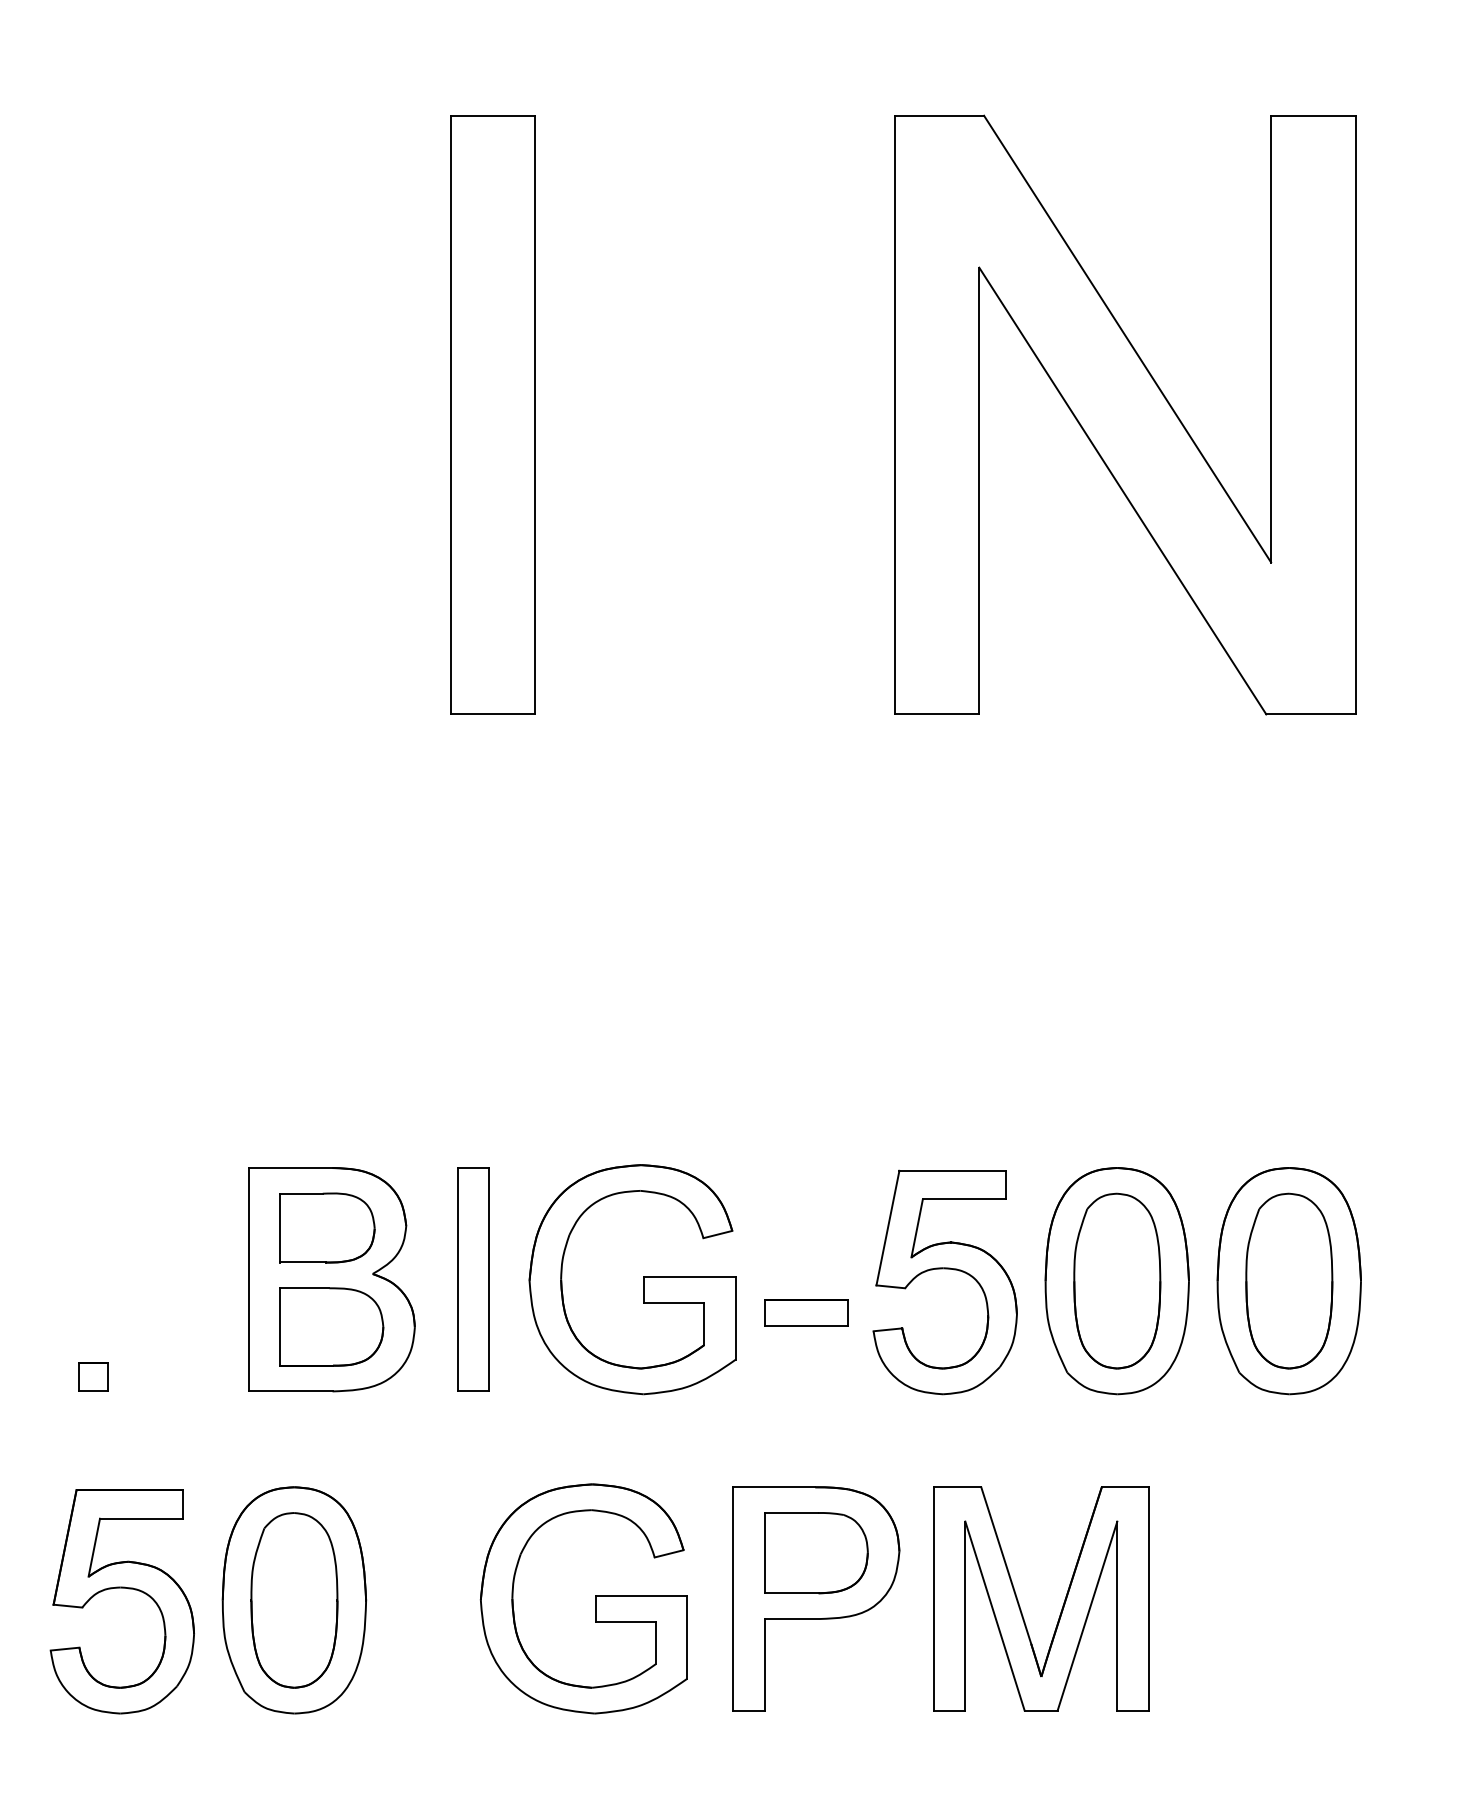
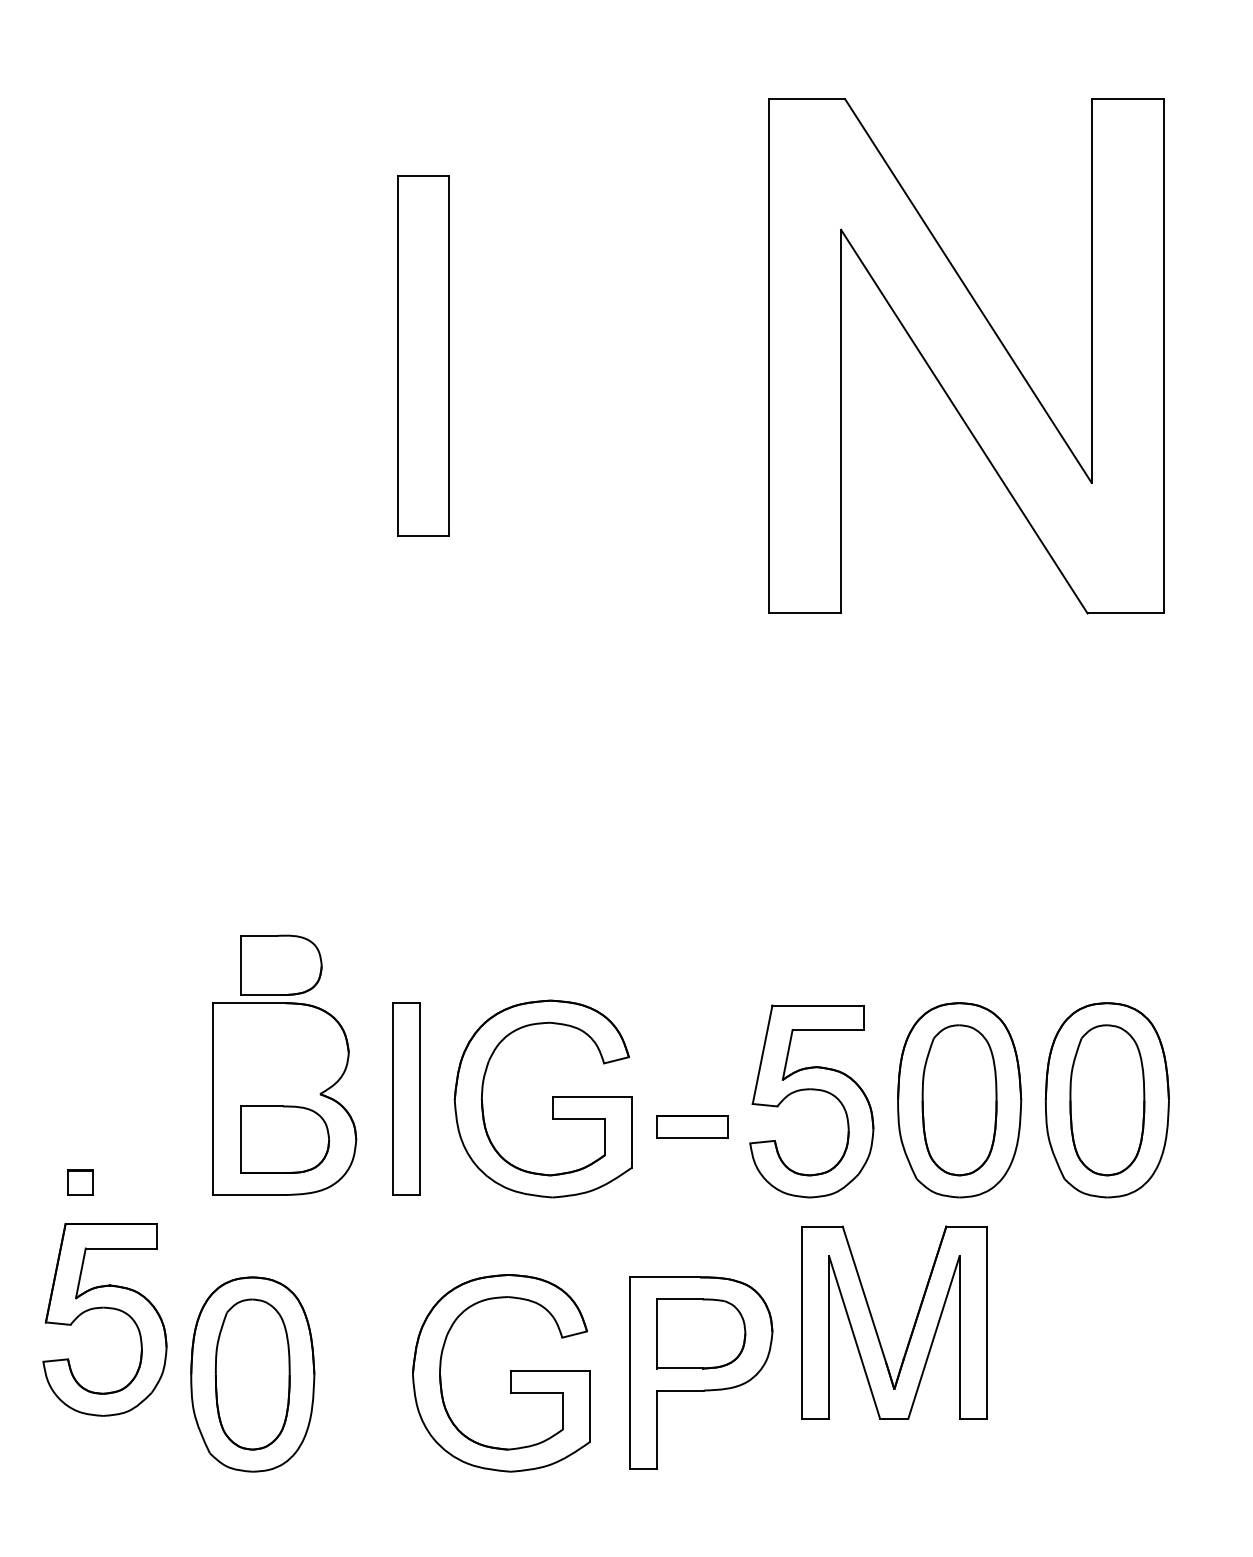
part: (492, 414) -> (422, 355), size x0.7
part: (327, 1227) -> (281, 964), moved
part: (121, 1588) -> (104, 1308), moved
part: (1062, 1605) -> (912, 1328), moved

